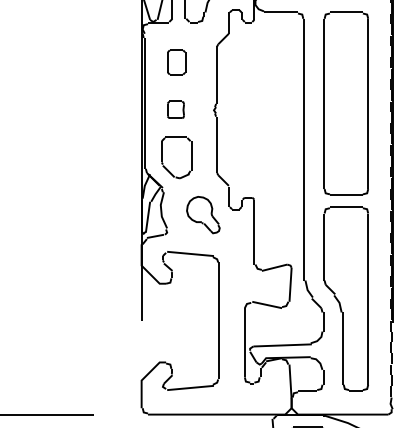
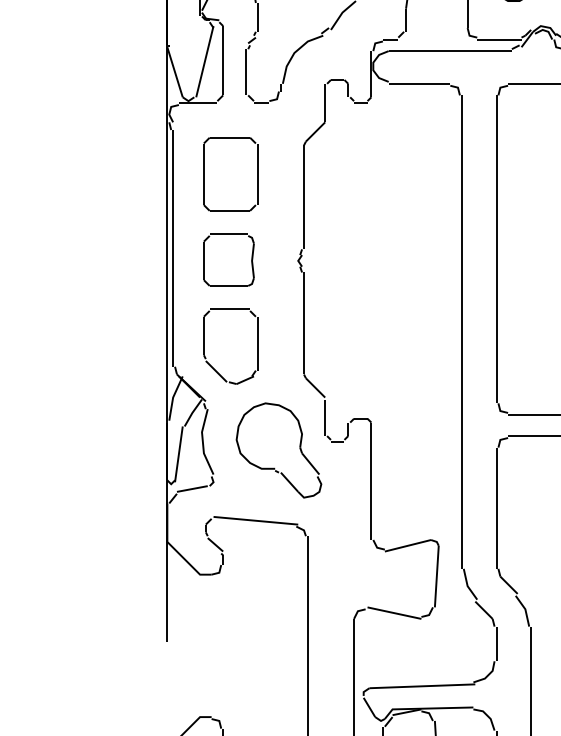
part: (176, 62) -> (230, 174), size x1.67
part: (175, 109) -> (228, 259), size x1.67
part: (203, 214) -> (279, 449), size x1.43

